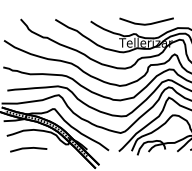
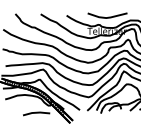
line: (28, 148) -> (36, 113), moved

